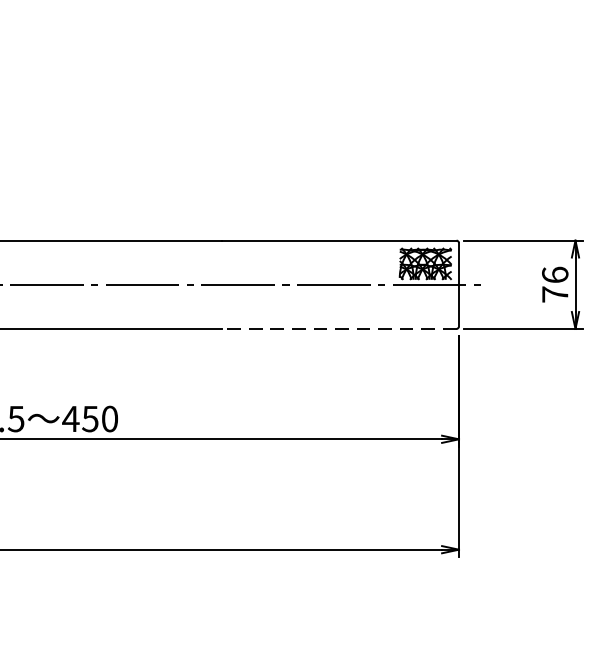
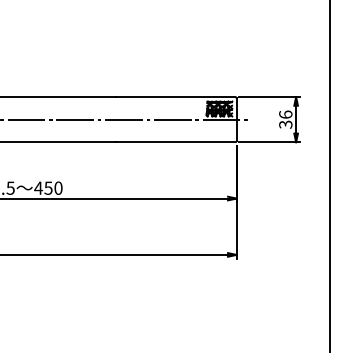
text: (554, 294) -> (285, 124), 76 -> 36
line: (339, 329) -> (175, 142), dashed -> solid

